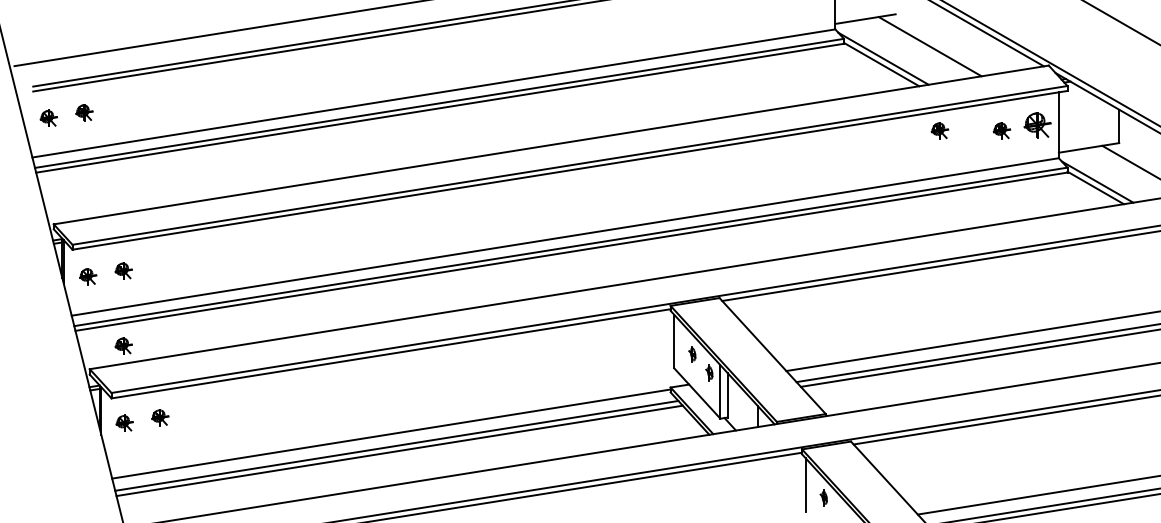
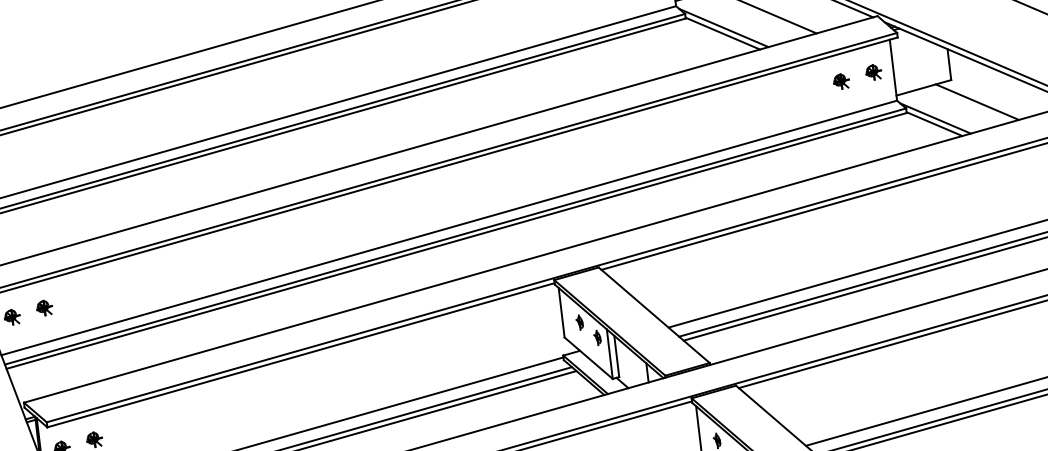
part: (1037, 124) -> (873, 71), size x0.62
part: (939, 130) -> (783, 88), removed
part: (123, 345) -> (52, 377), removed

